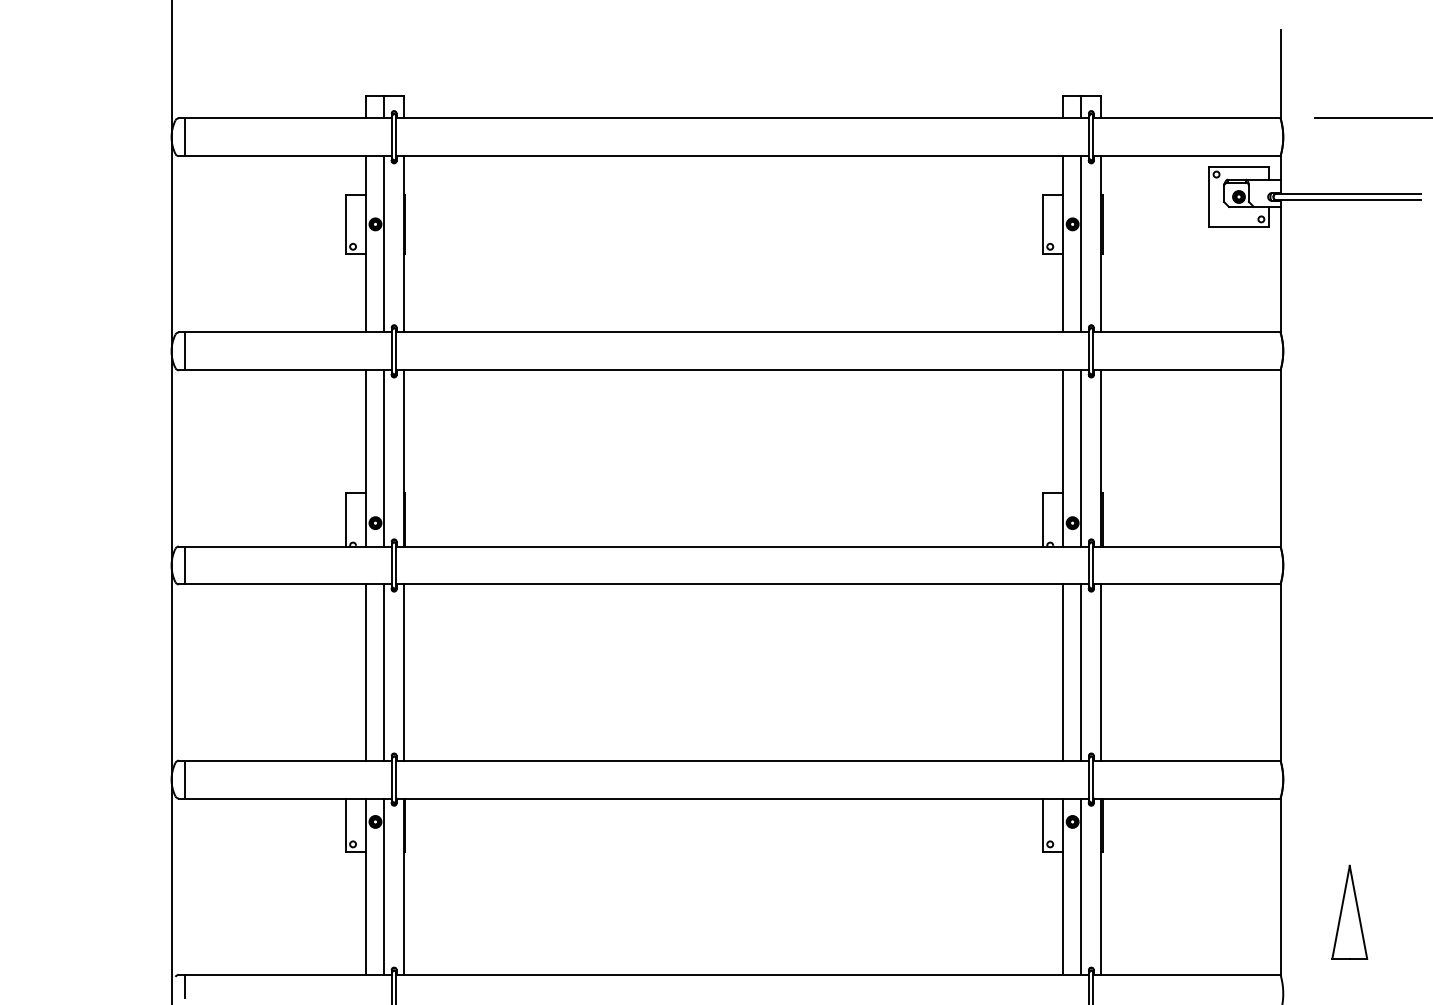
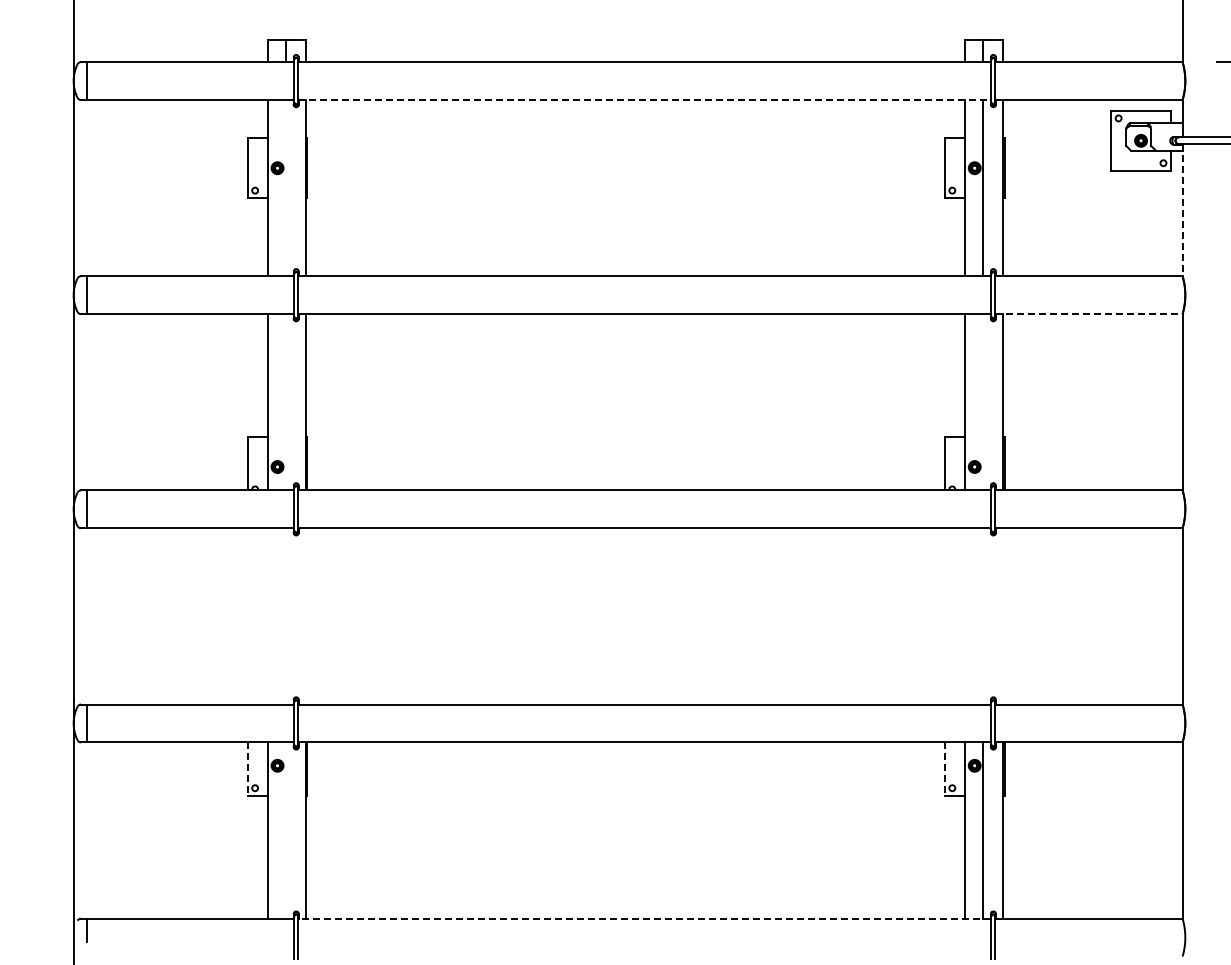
line: (742, 156) -> (644, 100), solid -> dashed
line: (384, 244) -> (286, 188), removed
line: (1280, 266) -> (1182, 210), solid -> dashed
line: (1186, 370) -> (1088, 314), solid -> dashed
line: (384, 458) -> (286, 402), removed
line: (1081, 458) -> (983, 402), removed
line: (365, 672) -> (267, 616), removed
line: (384, 672) -> (286, 616), removed
line: (404, 672) -> (306, 616), removed
line: (1062, 672) -> (964, 616), removed
line: (1081, 672) -> (983, 616), removed
line: (1101, 672) -> (1003, 616), removed
line: (345, 825) -> (247, 769), solid -> dashed
line: (1042, 825) -> (944, 769), solid -> dashed
line: (384, 886) -> (286, 830), removed
line: (742, 974) -> (644, 918), solid -> dashed

